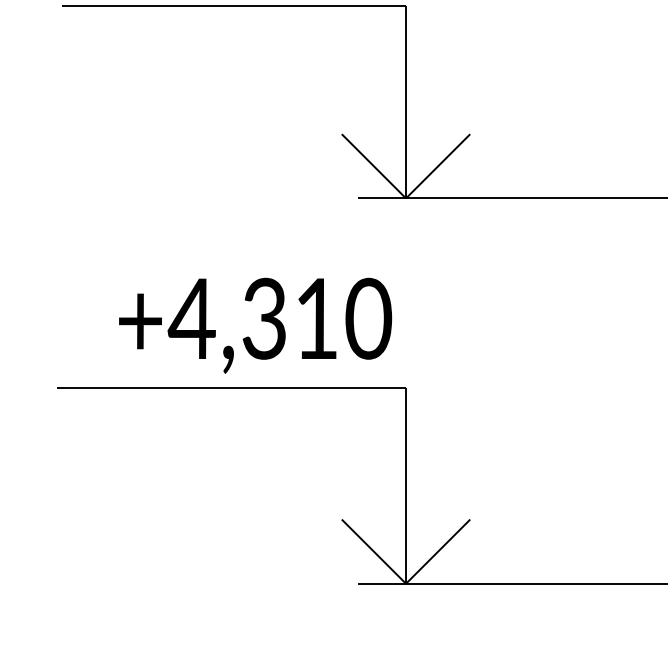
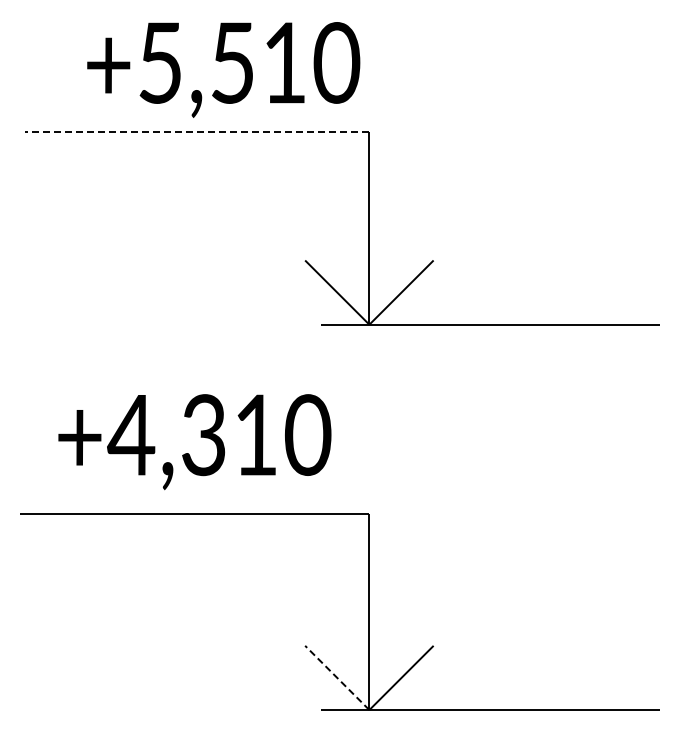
line: (233, 6) -> (196, 132), solid -> dashed
text: (255, 326) -> (194, 442), moved
line: (373, 551) -> (336, 677), solid -> dashed

